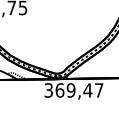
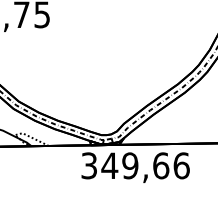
text: (79, 90) -> (145, 165), 369,47 -> 349,66

